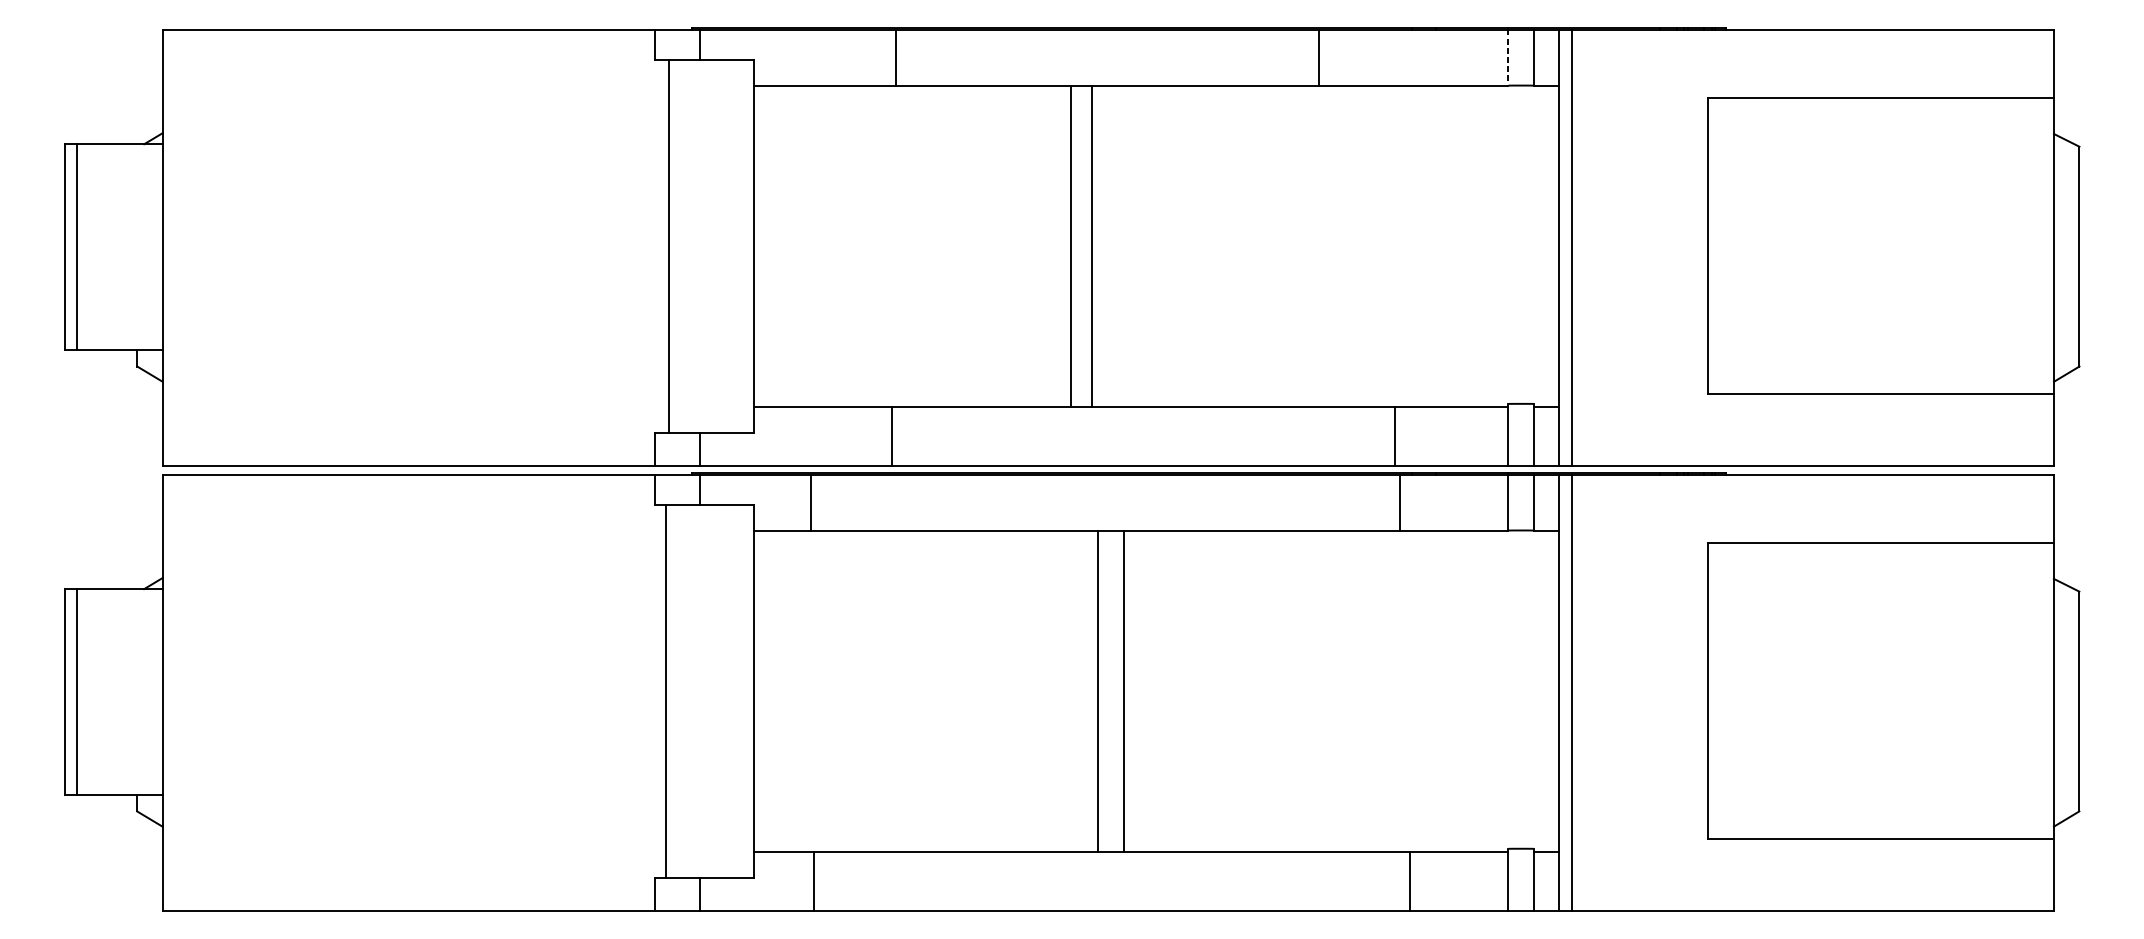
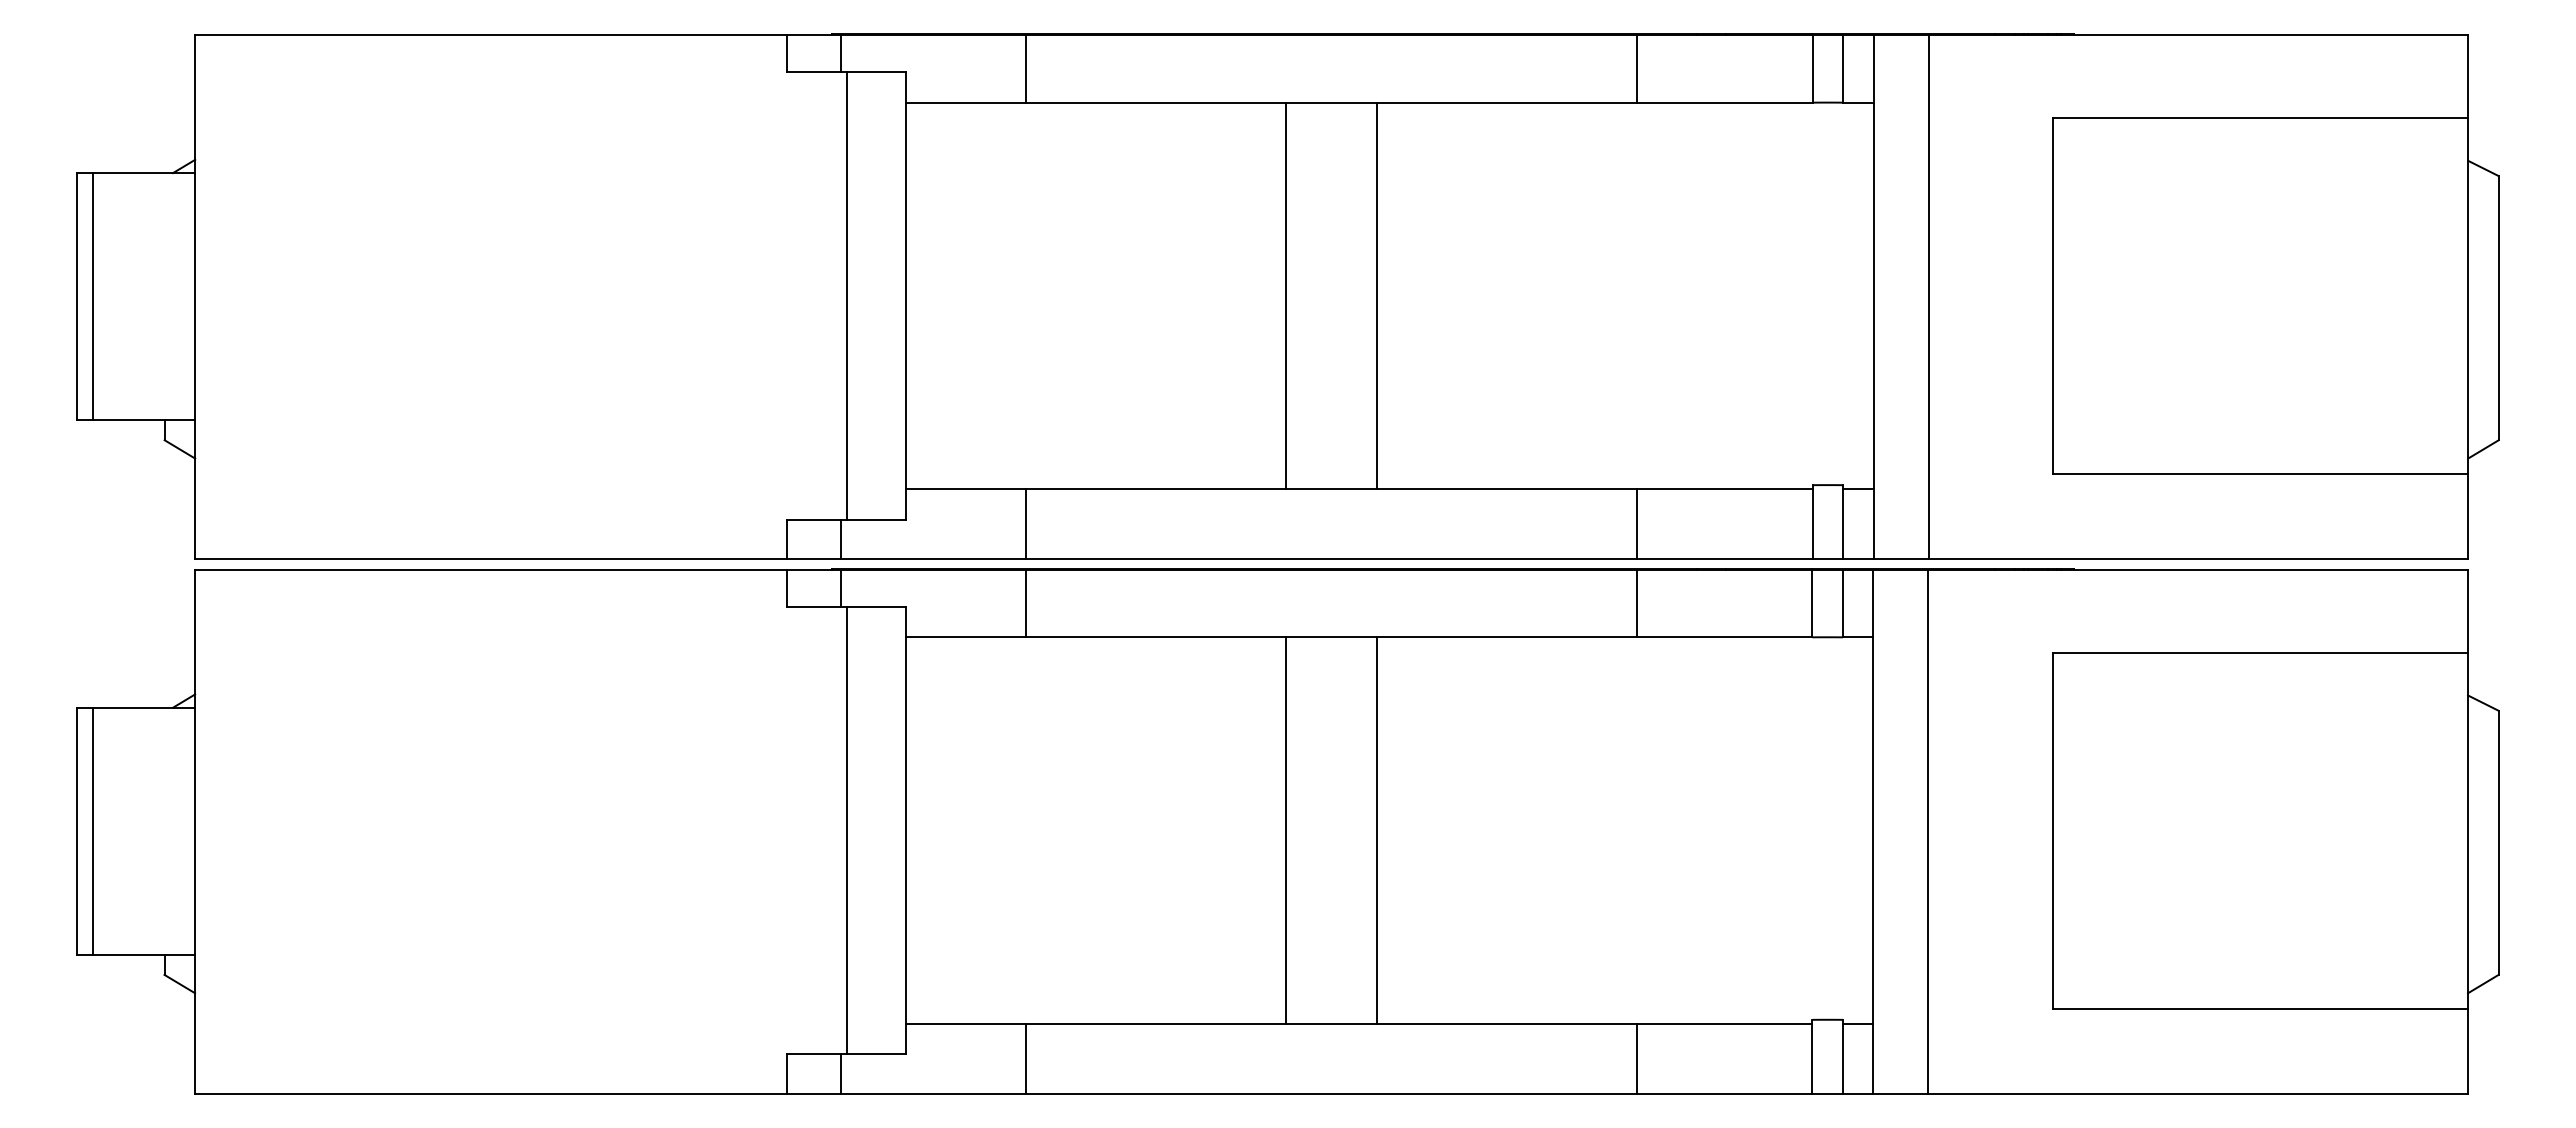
line: (896, 57) -> (1026, 68), moved
line: (1318, 57) -> (1637, 68), moved
line: (1508, 58) -> (1812, 69), dashed -> solid
line: (668, 246) -> (846, 295), moved
line: (1092, 246) -> (1377, 295), moved
line: (1571, 247) -> (1928, 297), moved
line: (892, 436) -> (1026, 524), moved
line: (1395, 436) -> (1637, 524), moved
line: (811, 502) -> (1026, 603), moved
line: (1400, 502) -> (1637, 603), moved
line: (665, 691) -> (846, 830), moved
line: (1098, 691) -> (1377, 830), moved
line: (1124, 691) -> (1286, 830), moved
line: (1571, 692) -> (1928, 832), moved
line: (814, 880) -> (1026, 1058), moved
line: (1410, 880) -> (1637, 1058), moved

